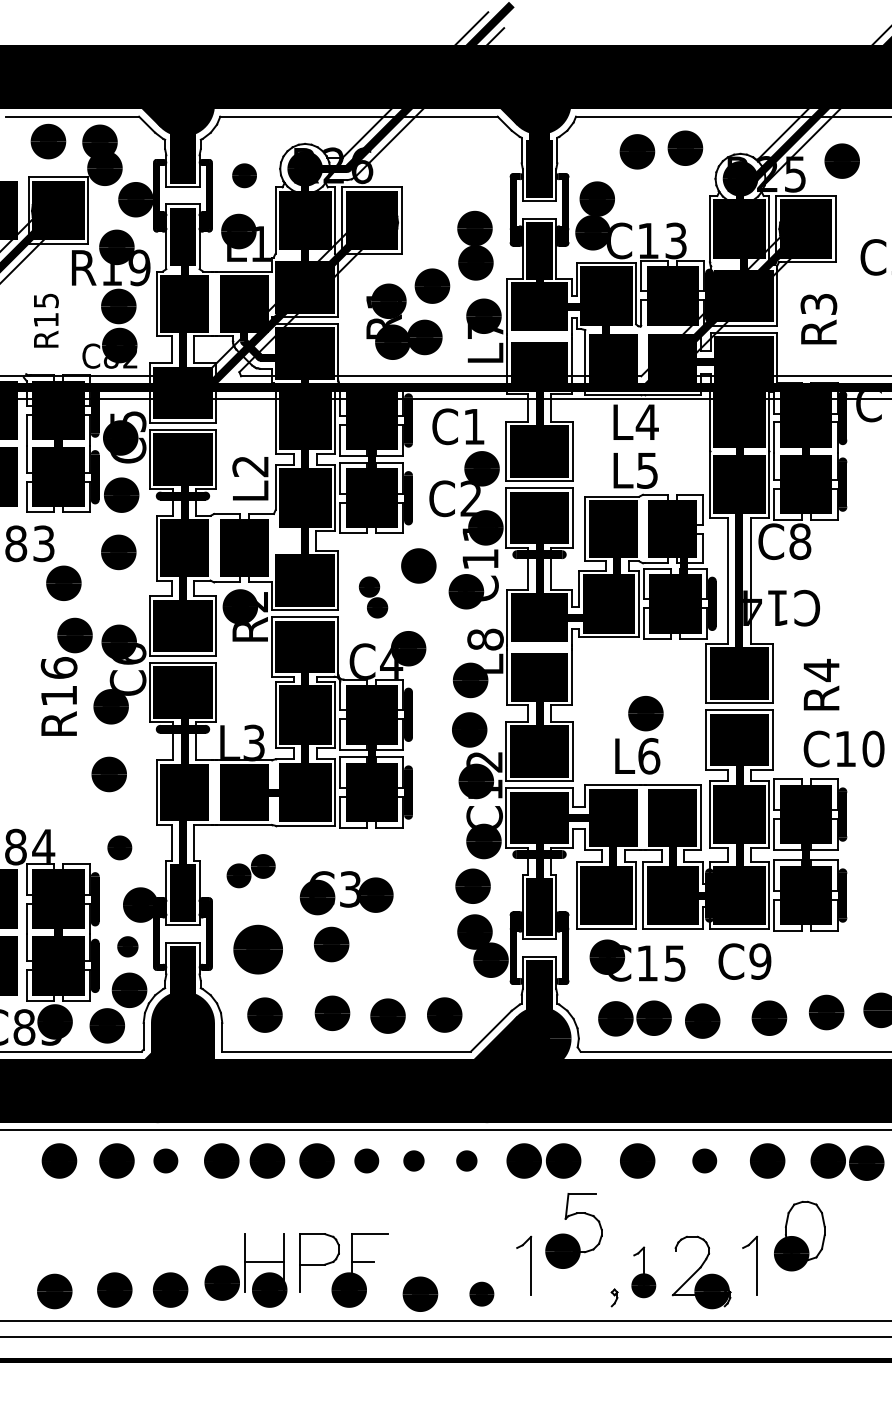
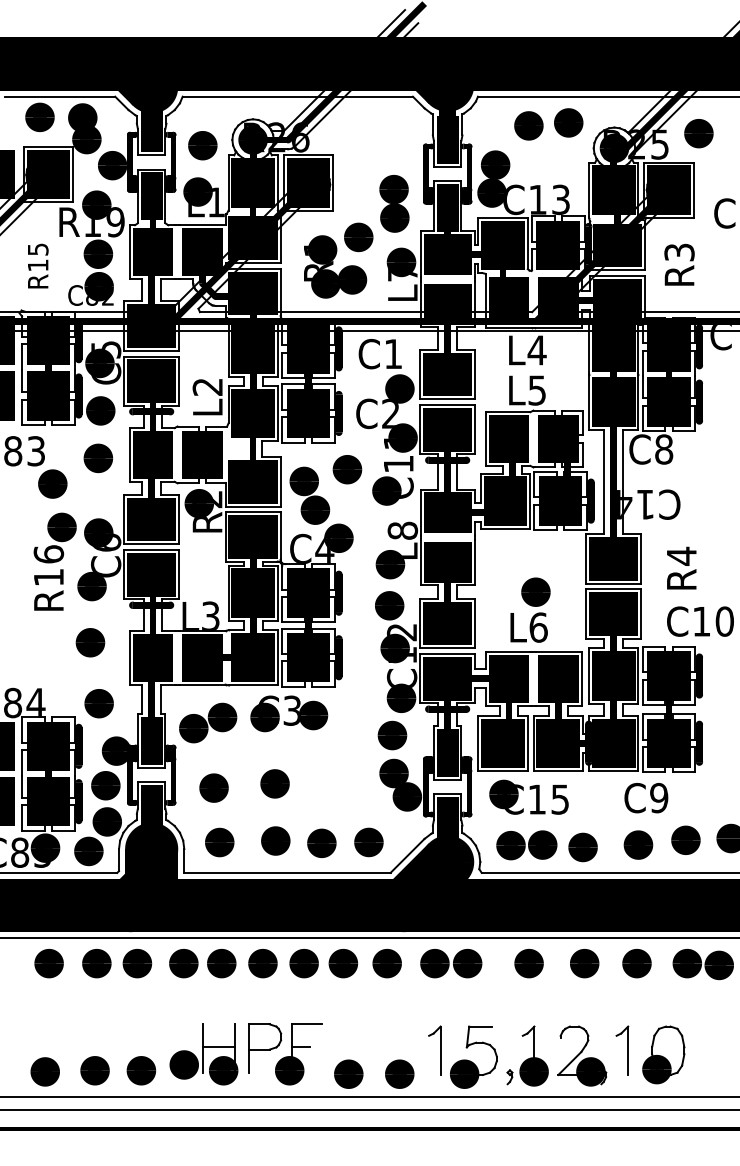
part: (244, 175) -> (202, 145), size x1.43
part: (373, 597) -> (309, 495), size x1.67
part: (119, 847) -> (98, 703), size x1.43
part: (251, 870) -> (208, 722), size x1.43
text: (346, 893) -> (289, 714), moved
part: (127, 946) -> (105, 785), size x1.67
part: (257, 949) -> (213, 788), size x0.71
text: (744, 961) -> (646, 797), moved
part: (165, 1160) -> (137, 963), size x1.43
part: (366, 1160) -> (304, 963), size x1.43
part: (413, 1160) -> (343, 963), size x1.67
part: (466, 1160) -> (387, 963), size x1.67
part: (704, 1160) -> (584, 963), size x1.43
part: (573, 1230) -> (473, 1056), moved
part: (799, 1235) -> (663, 1054), moved
part: (643, 1272) -> (533, 1056), size x1.43
part: (481, 1293) -> (399, 1073), size x1.43

